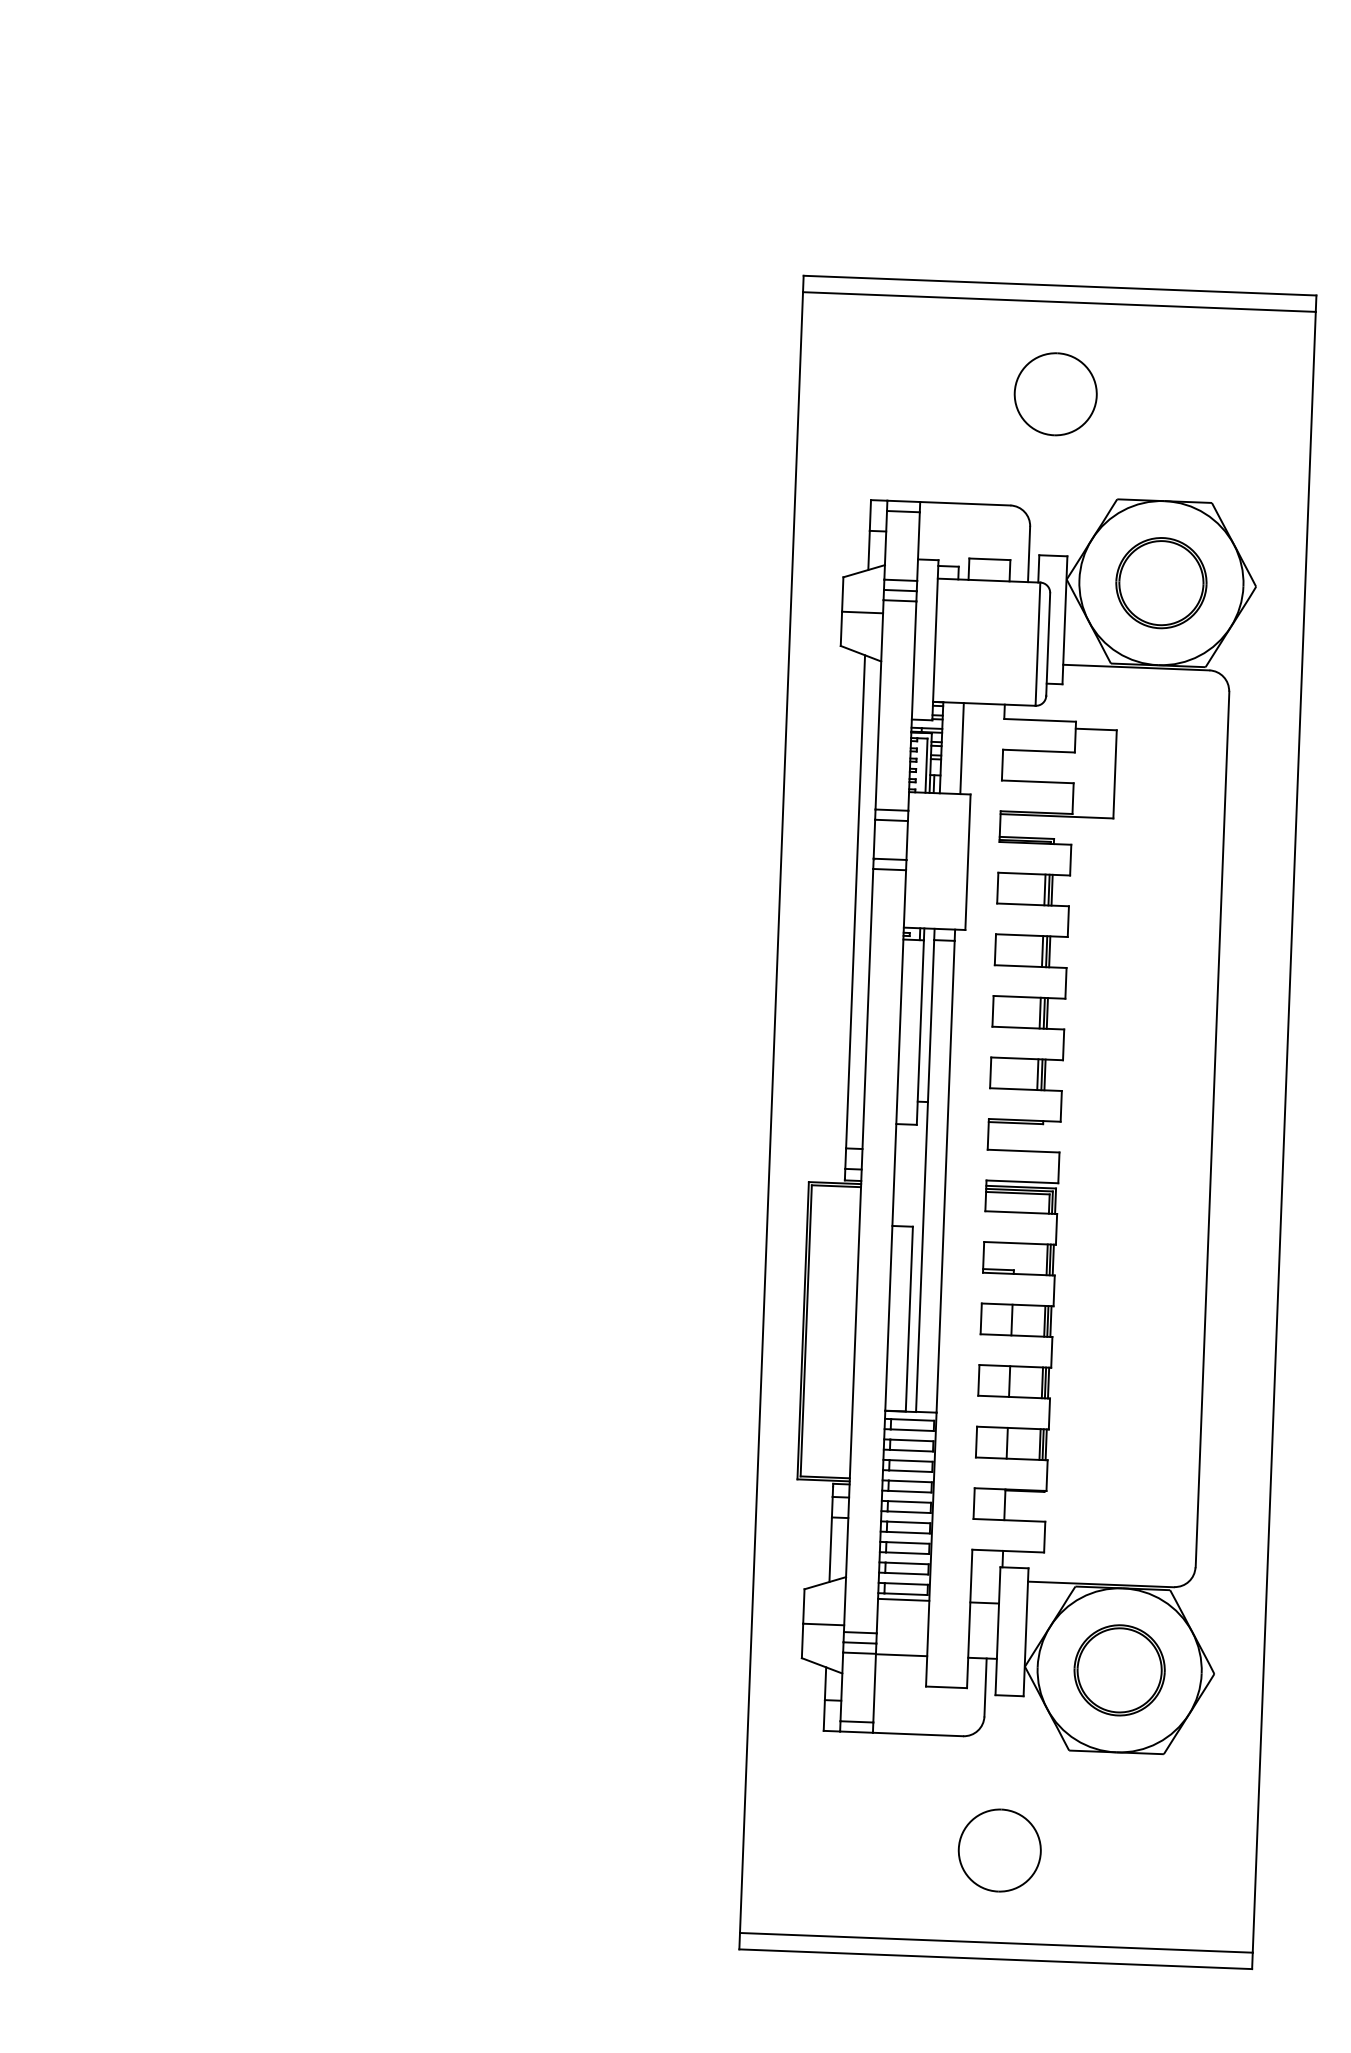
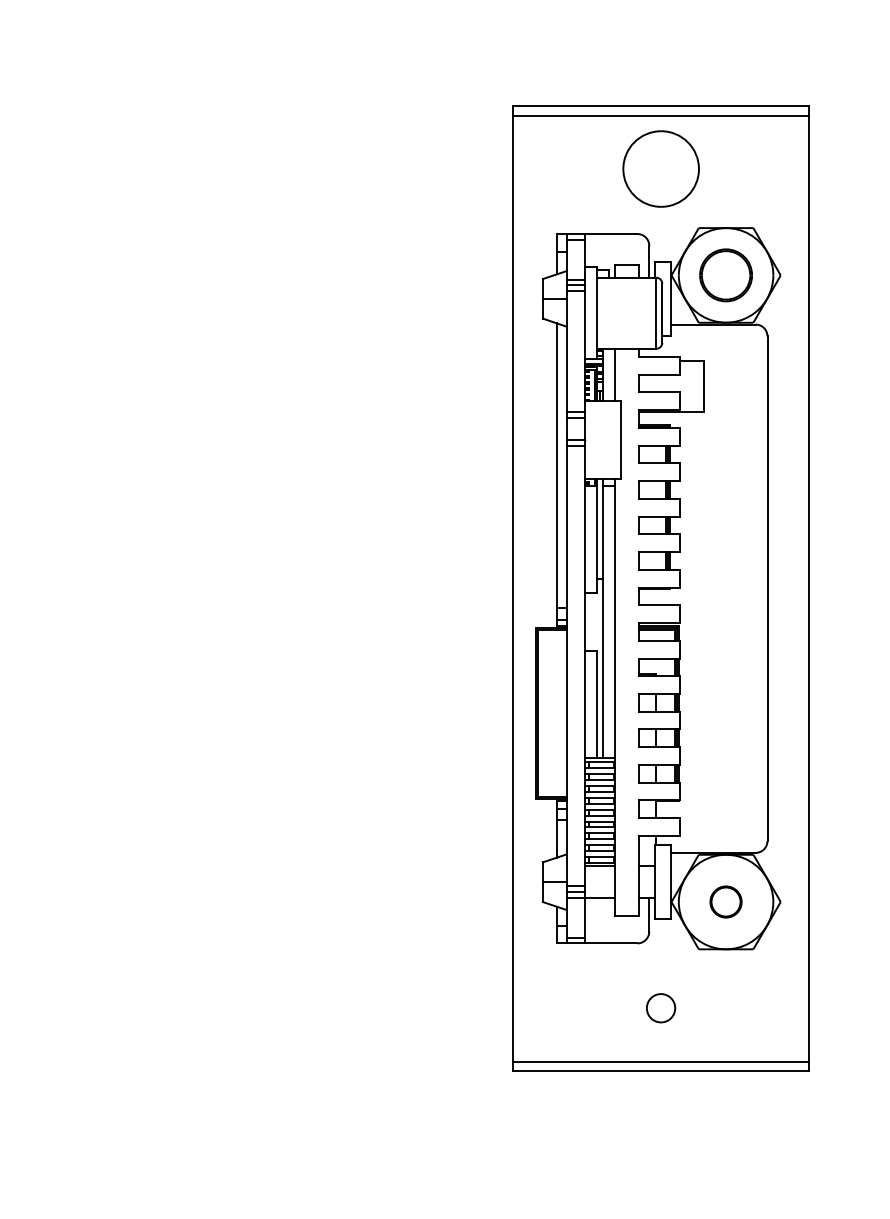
part: (1054, 393) -> (660, 168), size x1.6
part: (1118, 1669) -> (725, 901), size x0.6
part: (998, 1848) -> (660, 1007), size x0.6

